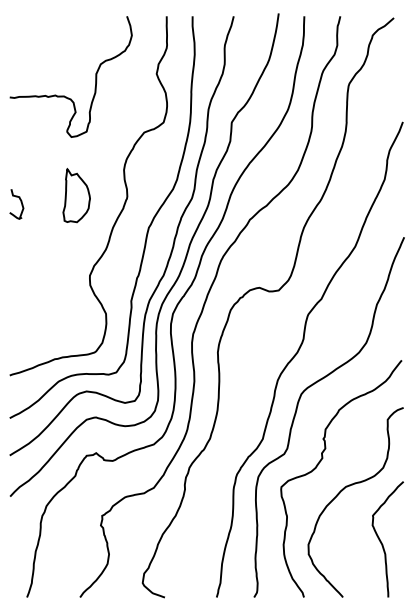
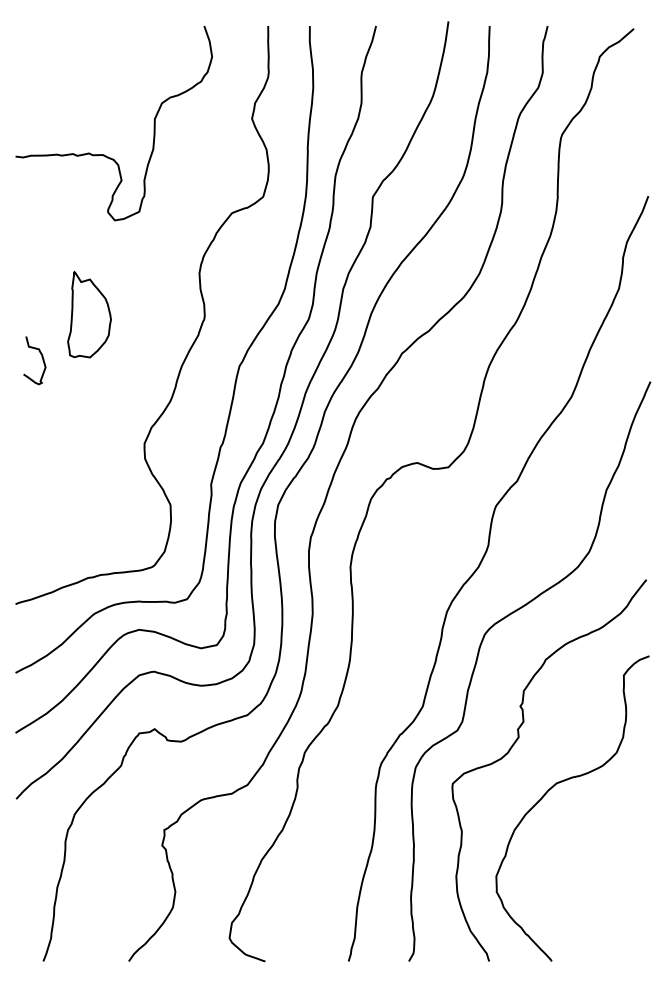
part: (76, 195) -> (89, 314), moved
curve: (20, 202) -> (40, 357), moved
curve: (382, 542) -> (615, 872), removed

